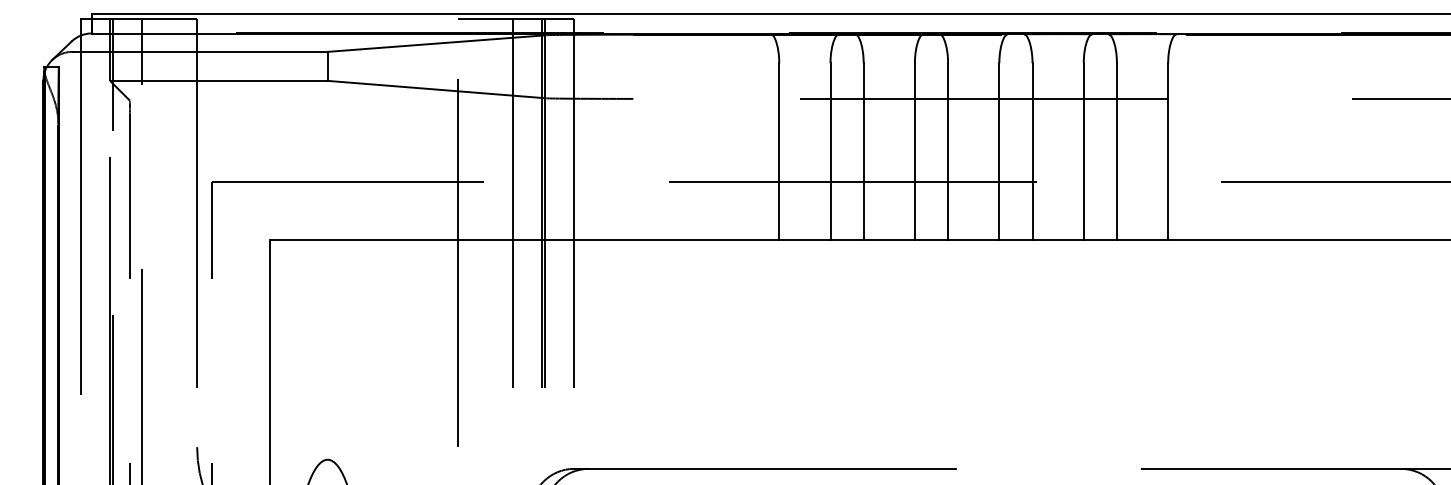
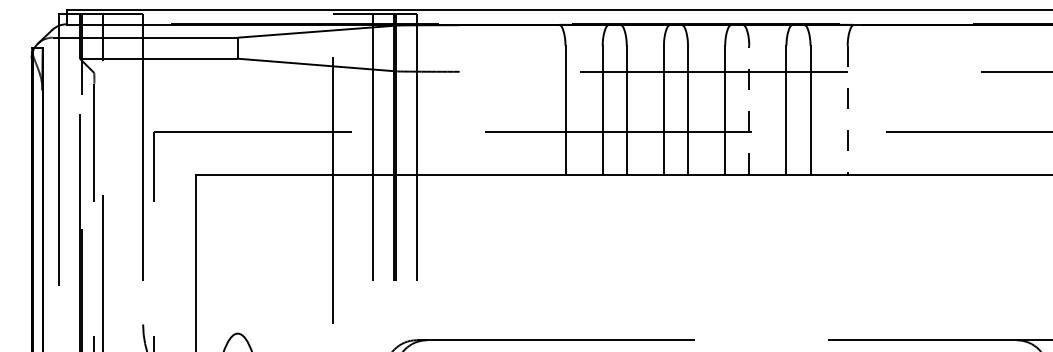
line: (1032, 150) -> (749, 109), solid -> dashed
line: (1167, 152) -> (847, 110), solid -> dashed

